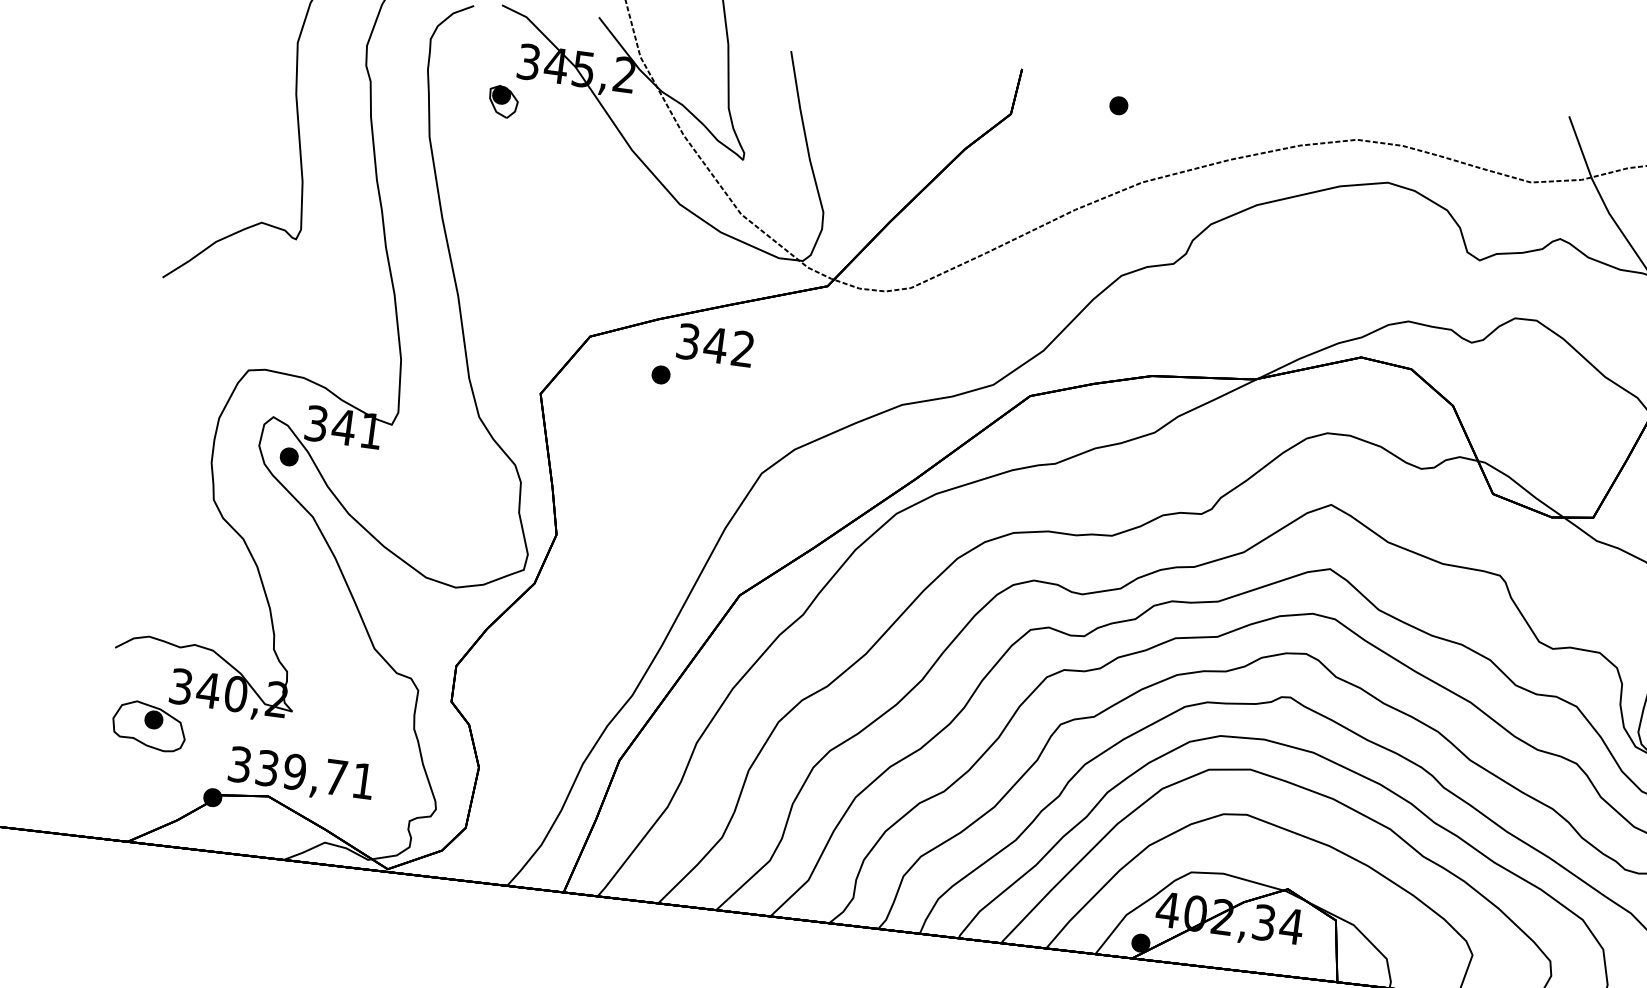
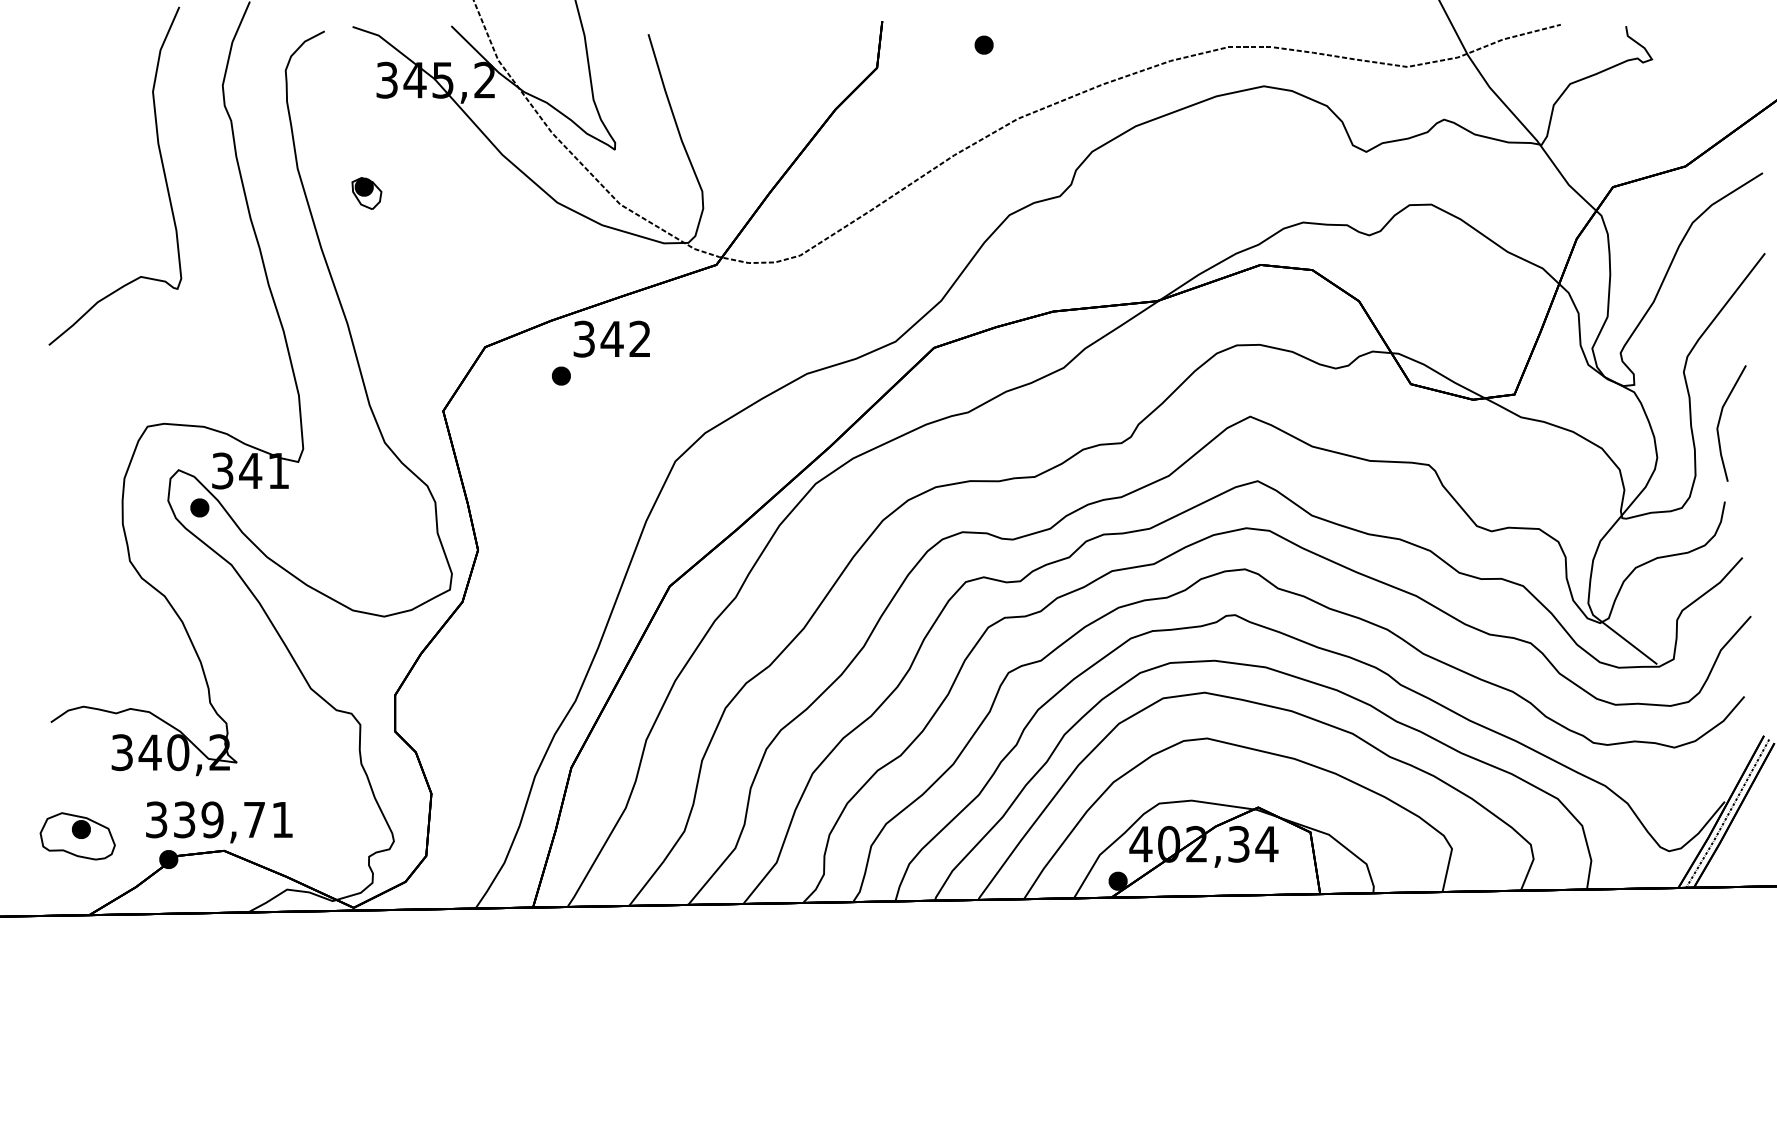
part: (502, 101) -> (366, 193), moved
part: (149, 726) -> (77, 836), moved
text: (301, 775) -> (219, 822), moved

